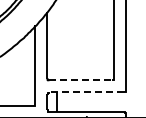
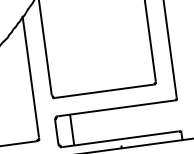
line: (81, 80) -> (105, 91), dashed -> solid
line: (86, 92) -> (115, 108), dashed -> solid

